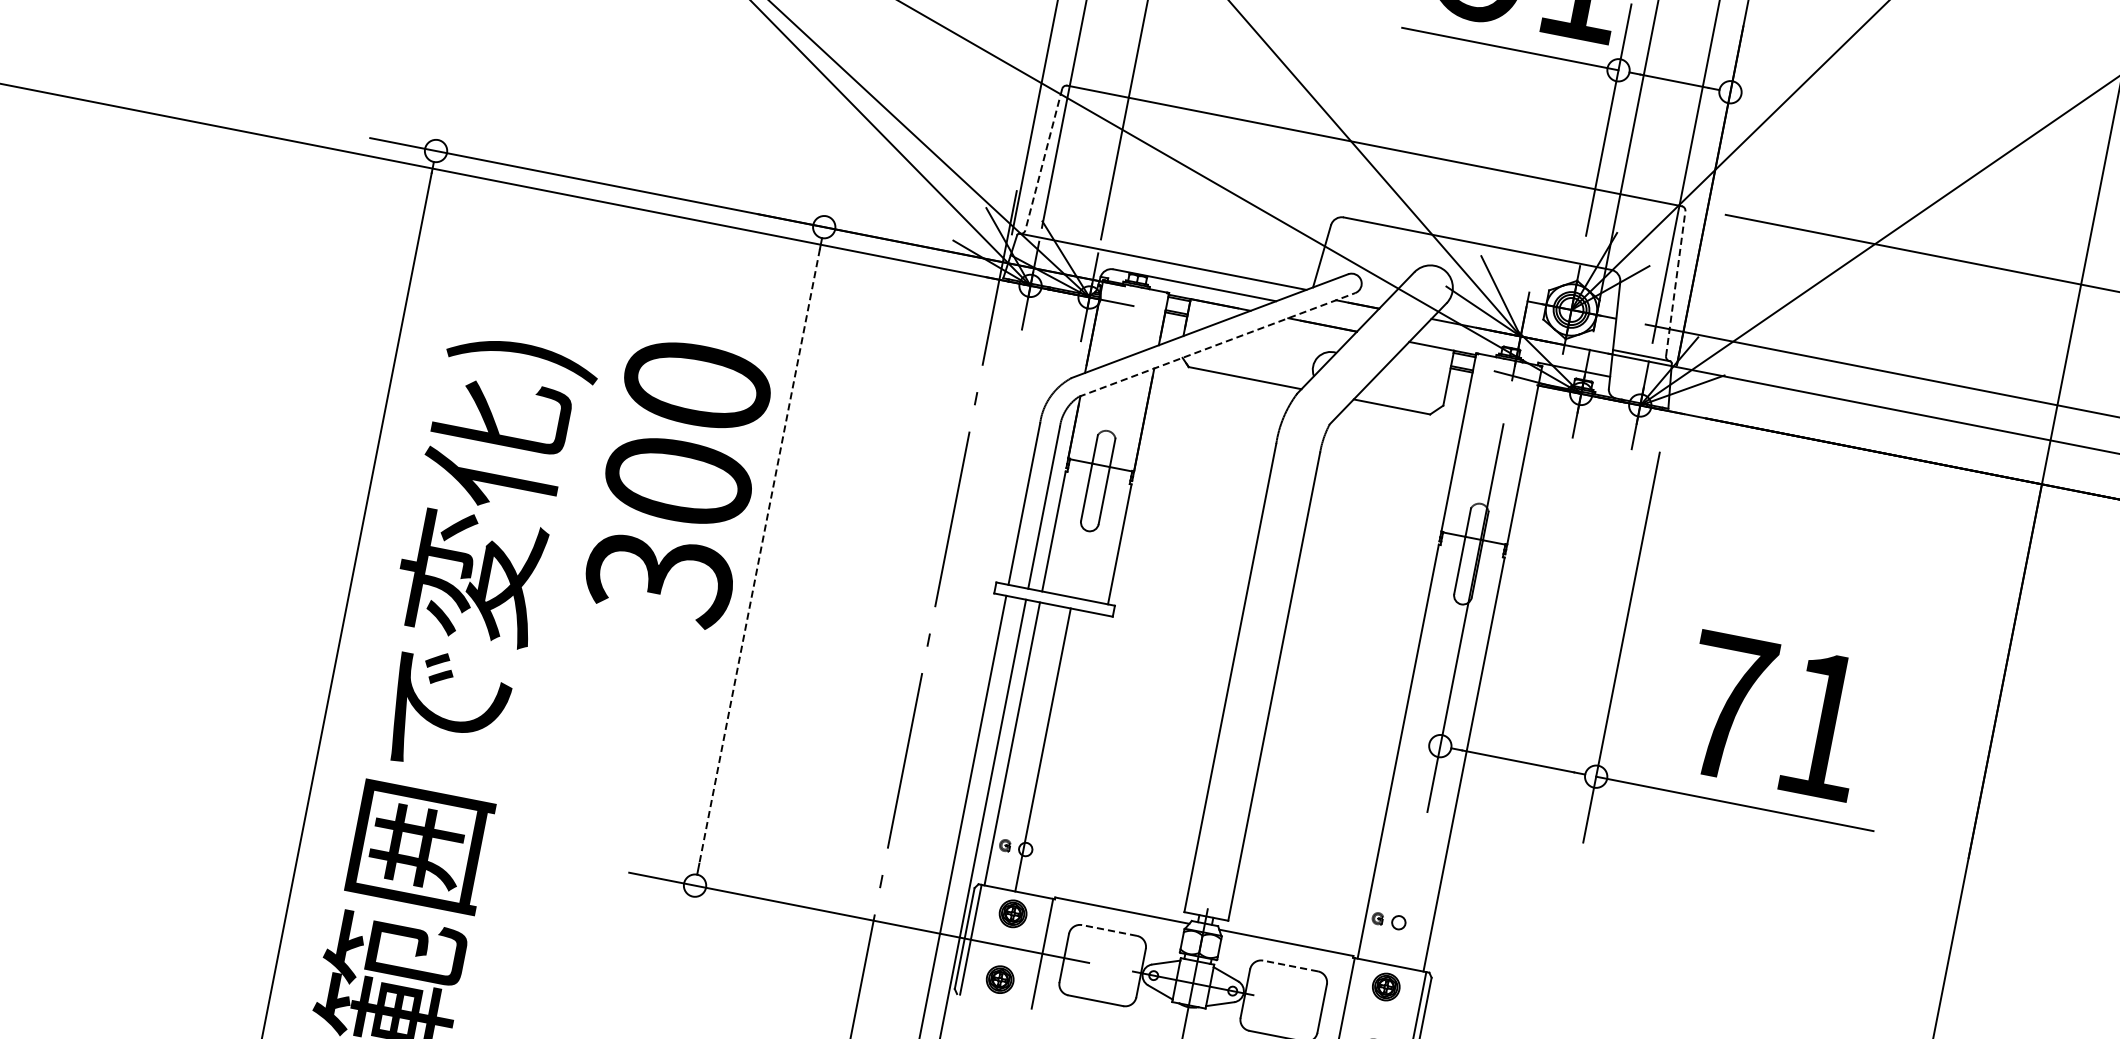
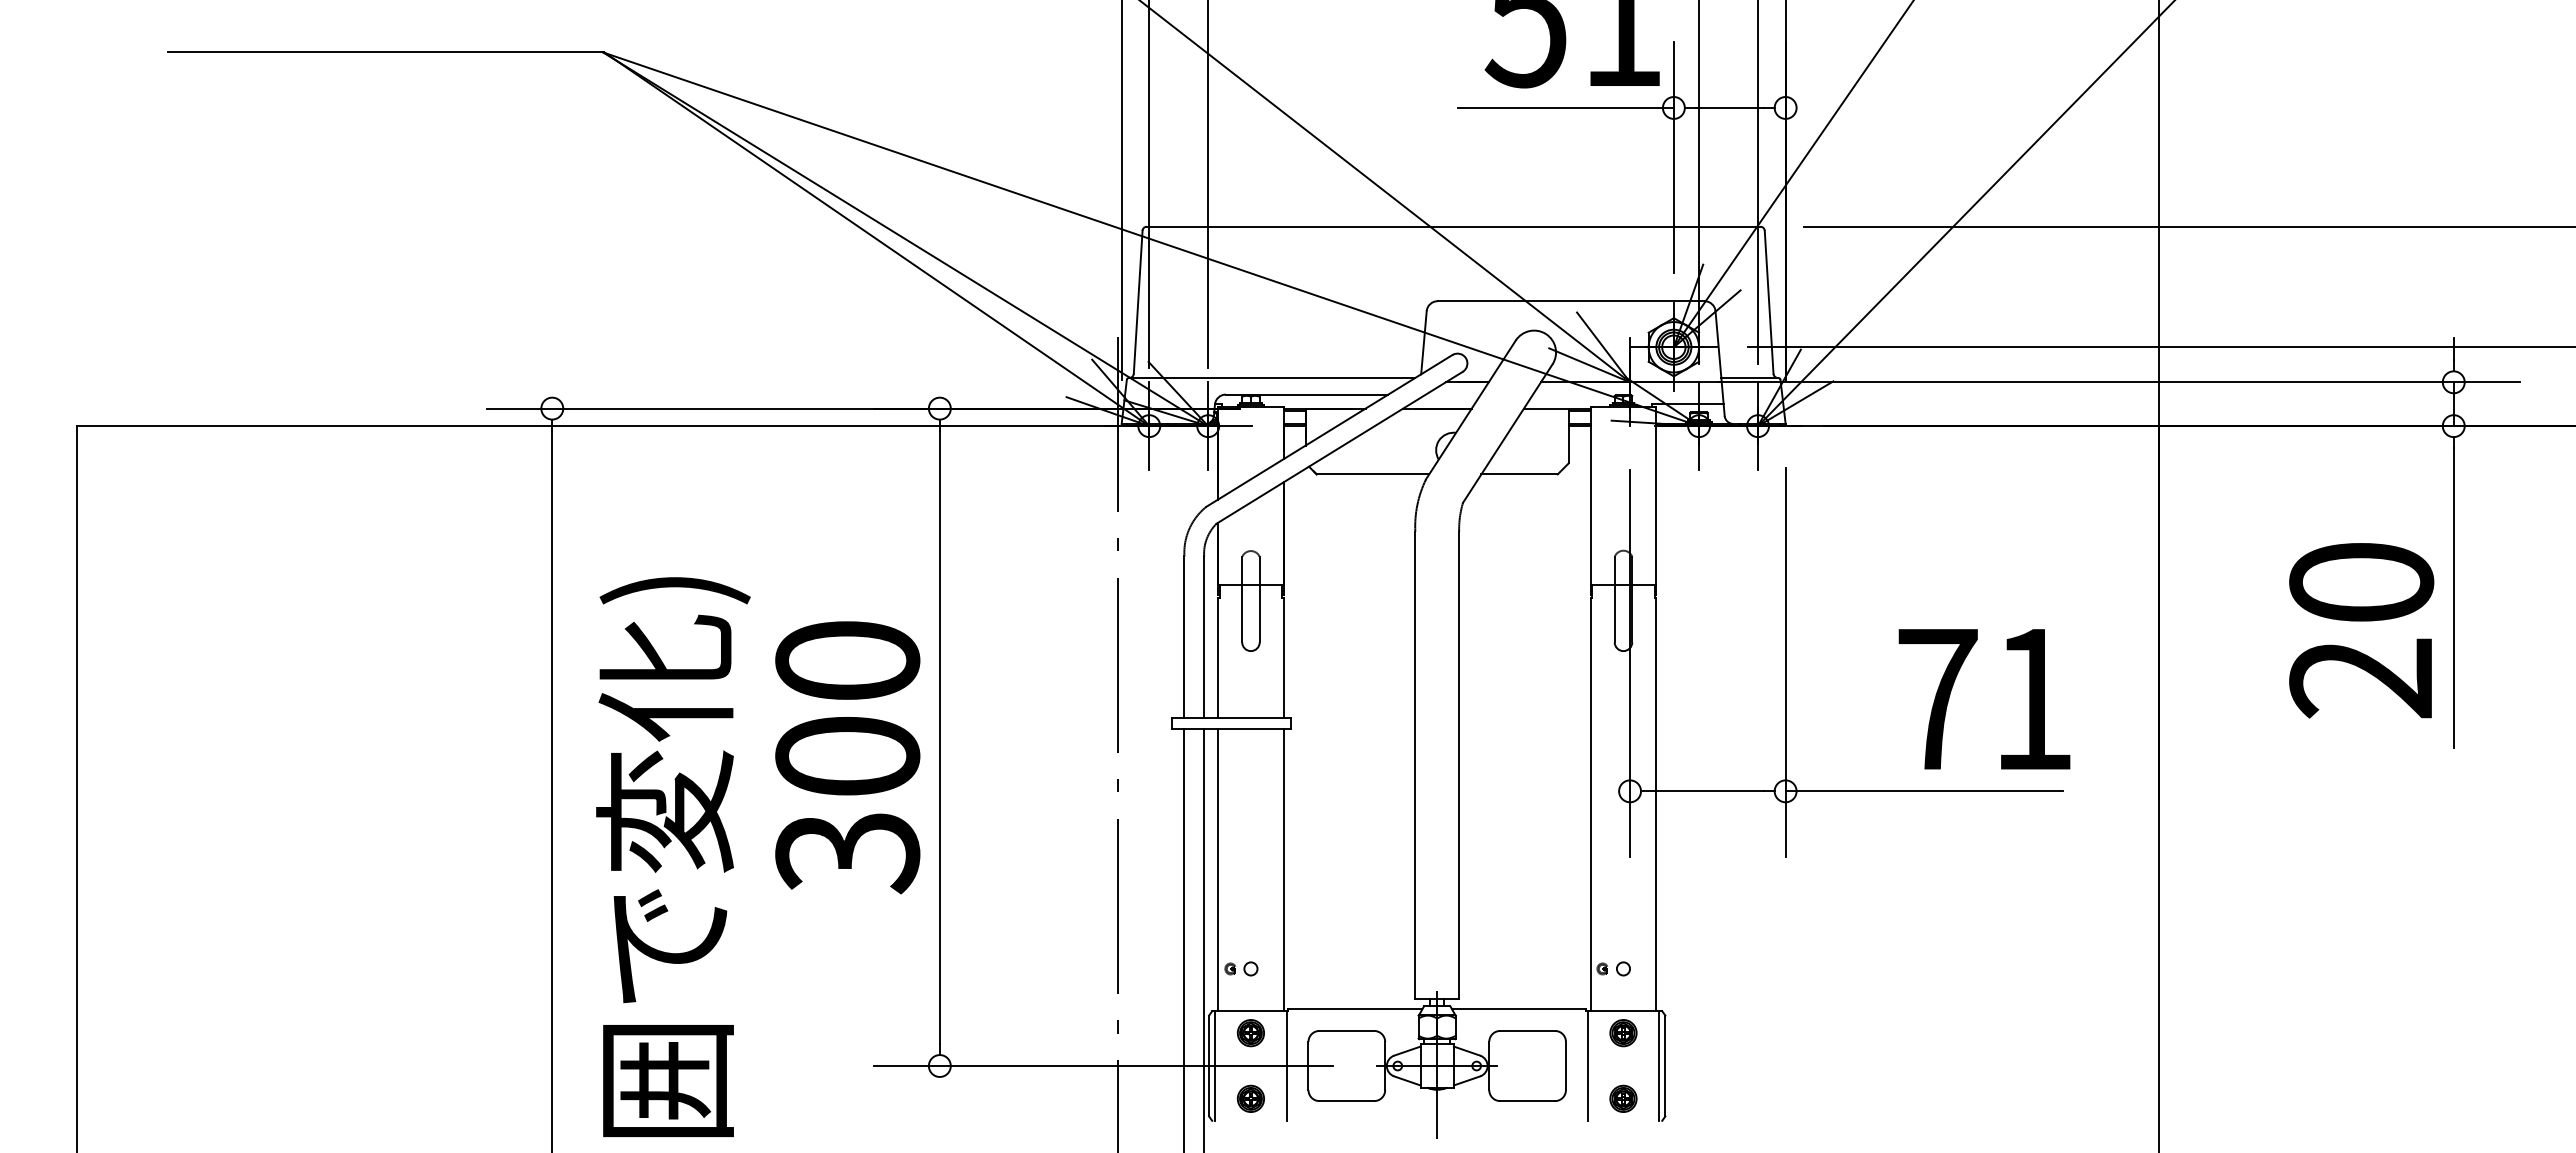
line: (1044, 159) -> (1138, 302), dashed -> solid
line: (1676, 283) -> (1769, 302), dashed -> solid
line: (1216, 344) -> (1339, 447), dashed -> solid
text: (678, 482) -> (847, 757), moved
line: (759, 556) -> (939, 737), dashed -> solid
text: (1774, 716) -> (1984, 699), moved
line: (1042, 749) -> (1283, 869), moved
line: (1109, 929) -> (1346, 1030), dashed -> solid
line: (1290, 965) -> (1527, 1030), dashed -> solid

